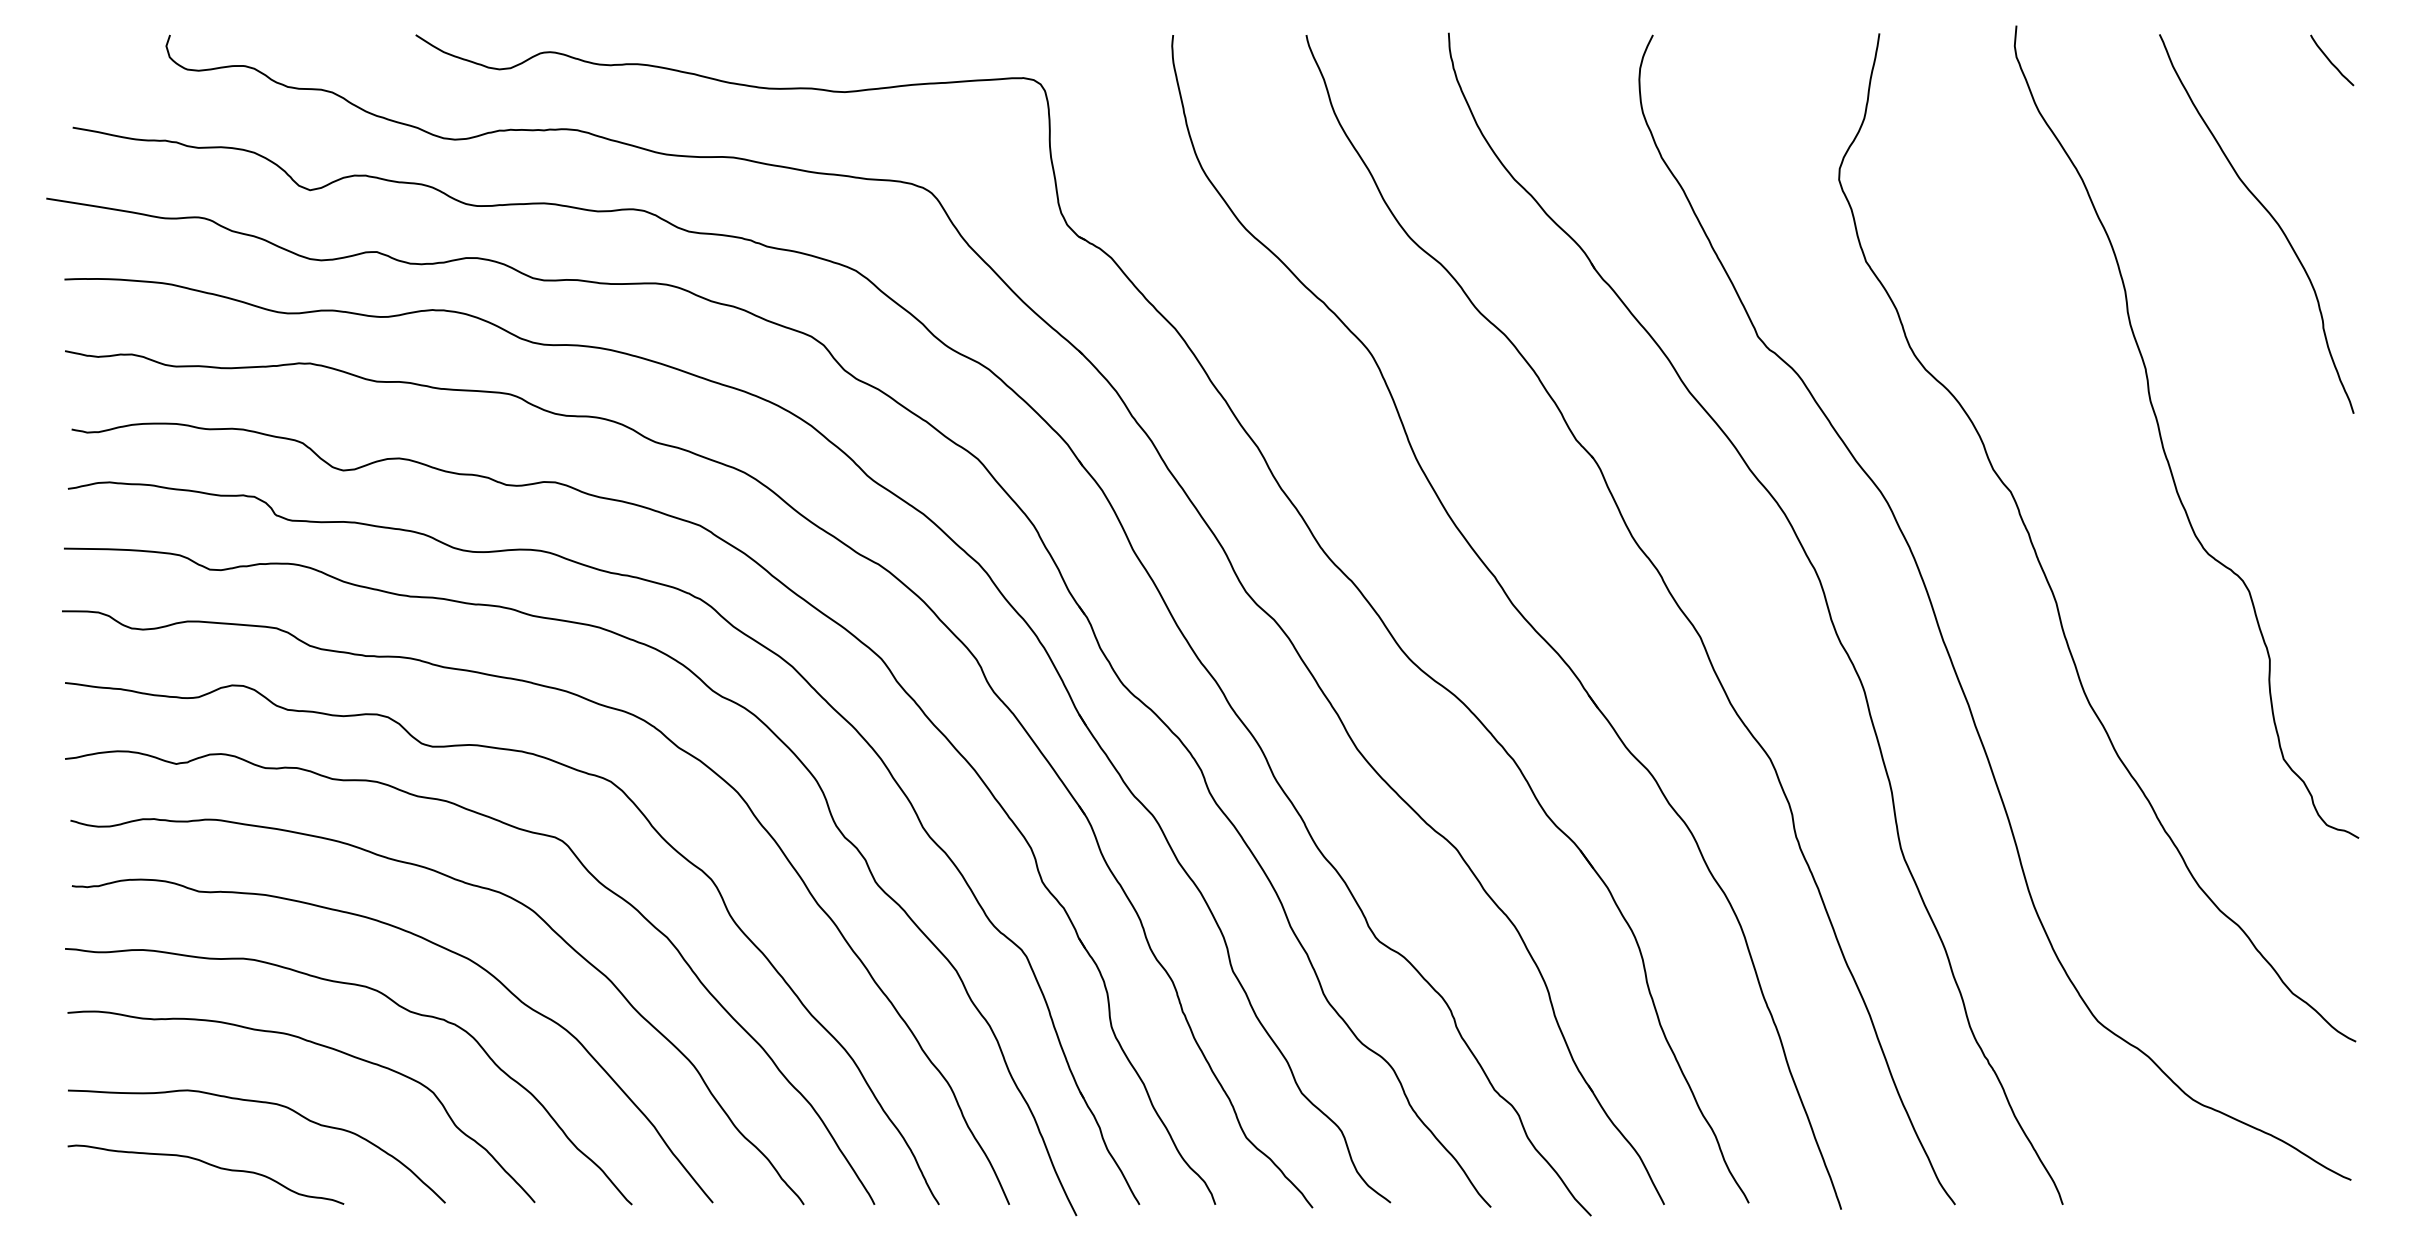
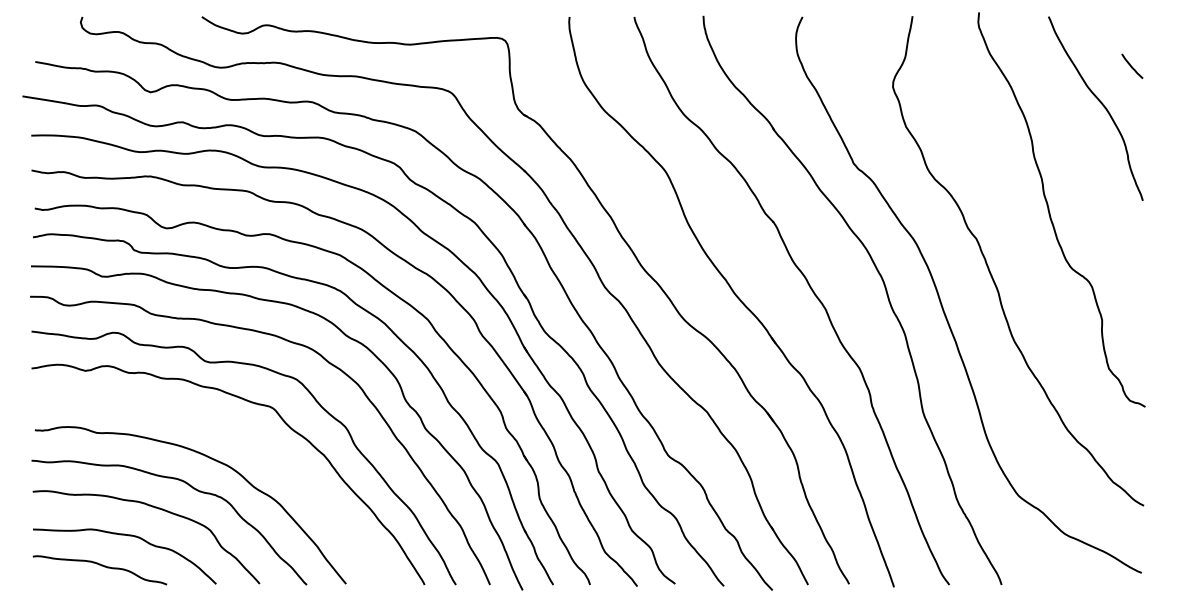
line: (2330, 58) -> (1131, 65), moved
curve: (468, 886) -> (227, 430), removed

